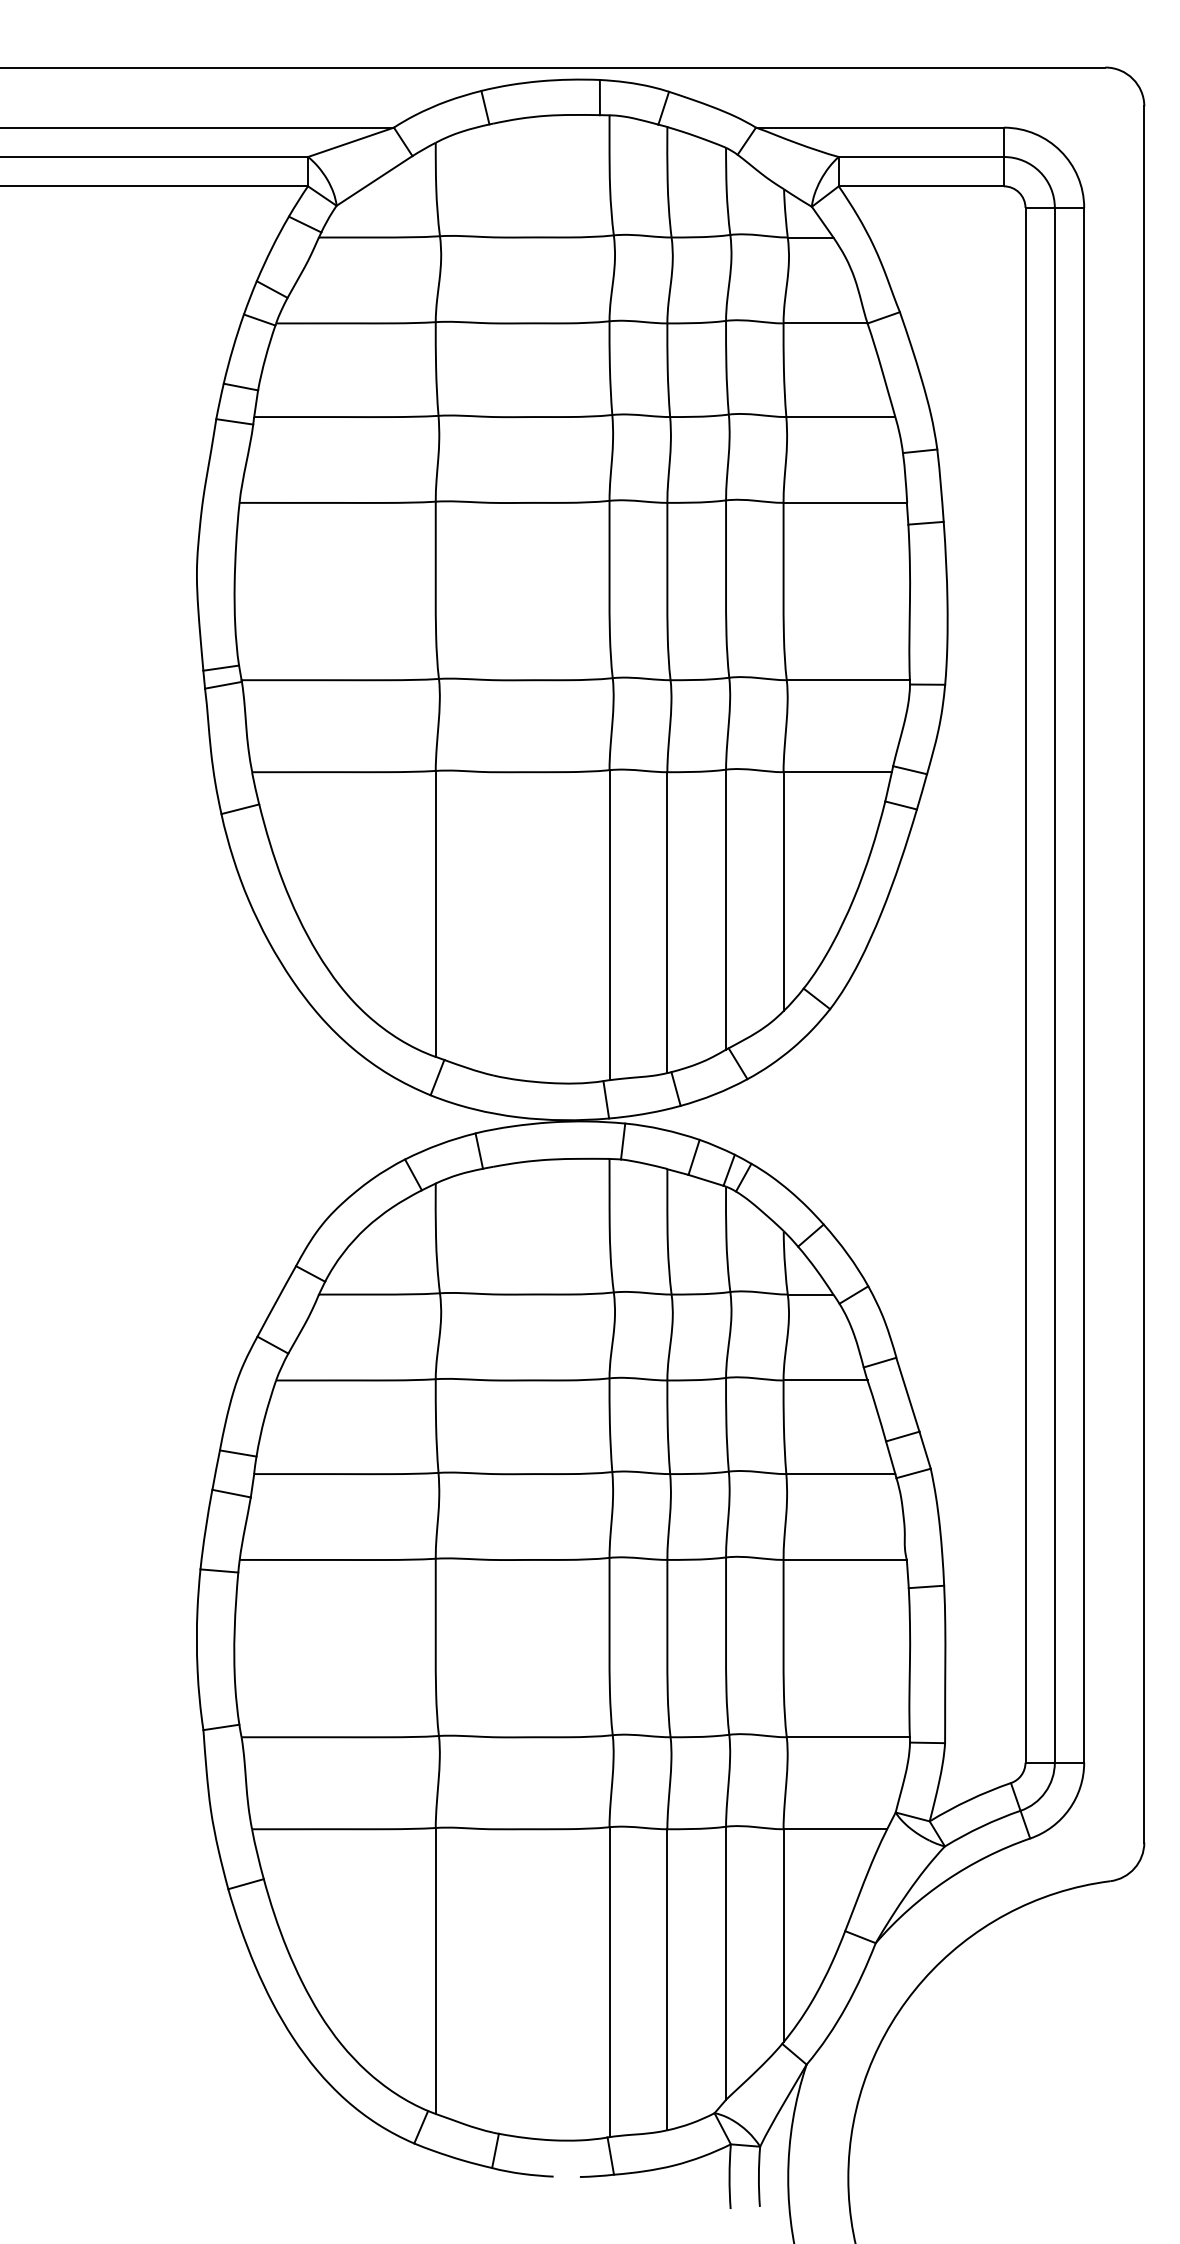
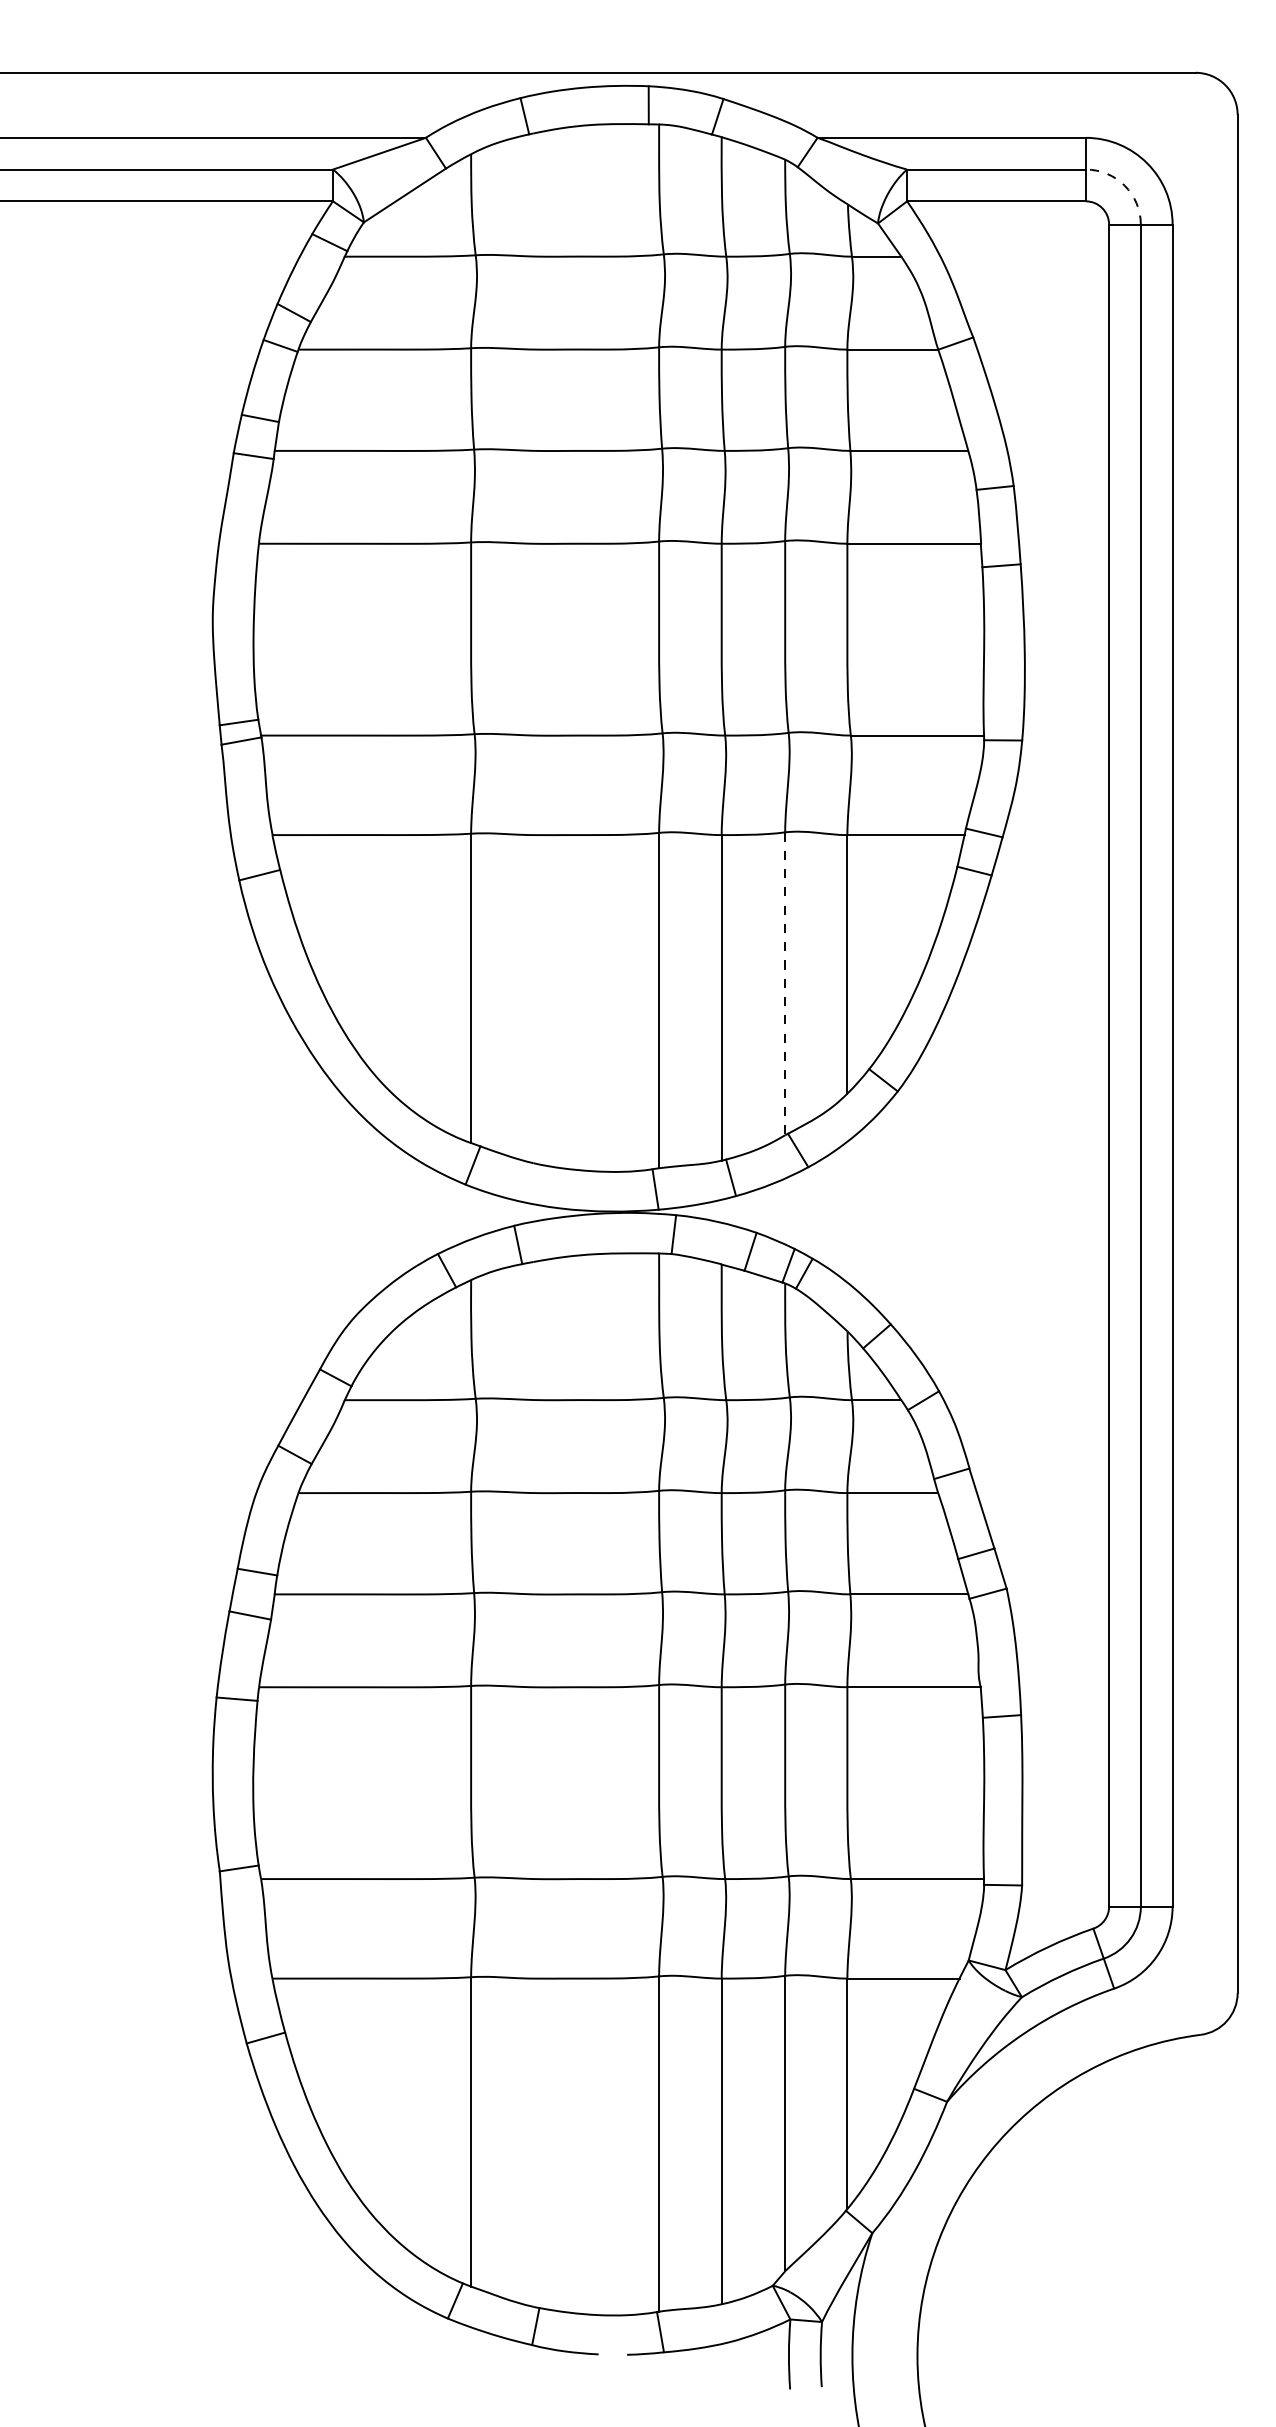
arc: (1039, 171) -> (1124, 185), solid -> dashed
line: (726, 910) -> (785, 984), solid -> dashed

